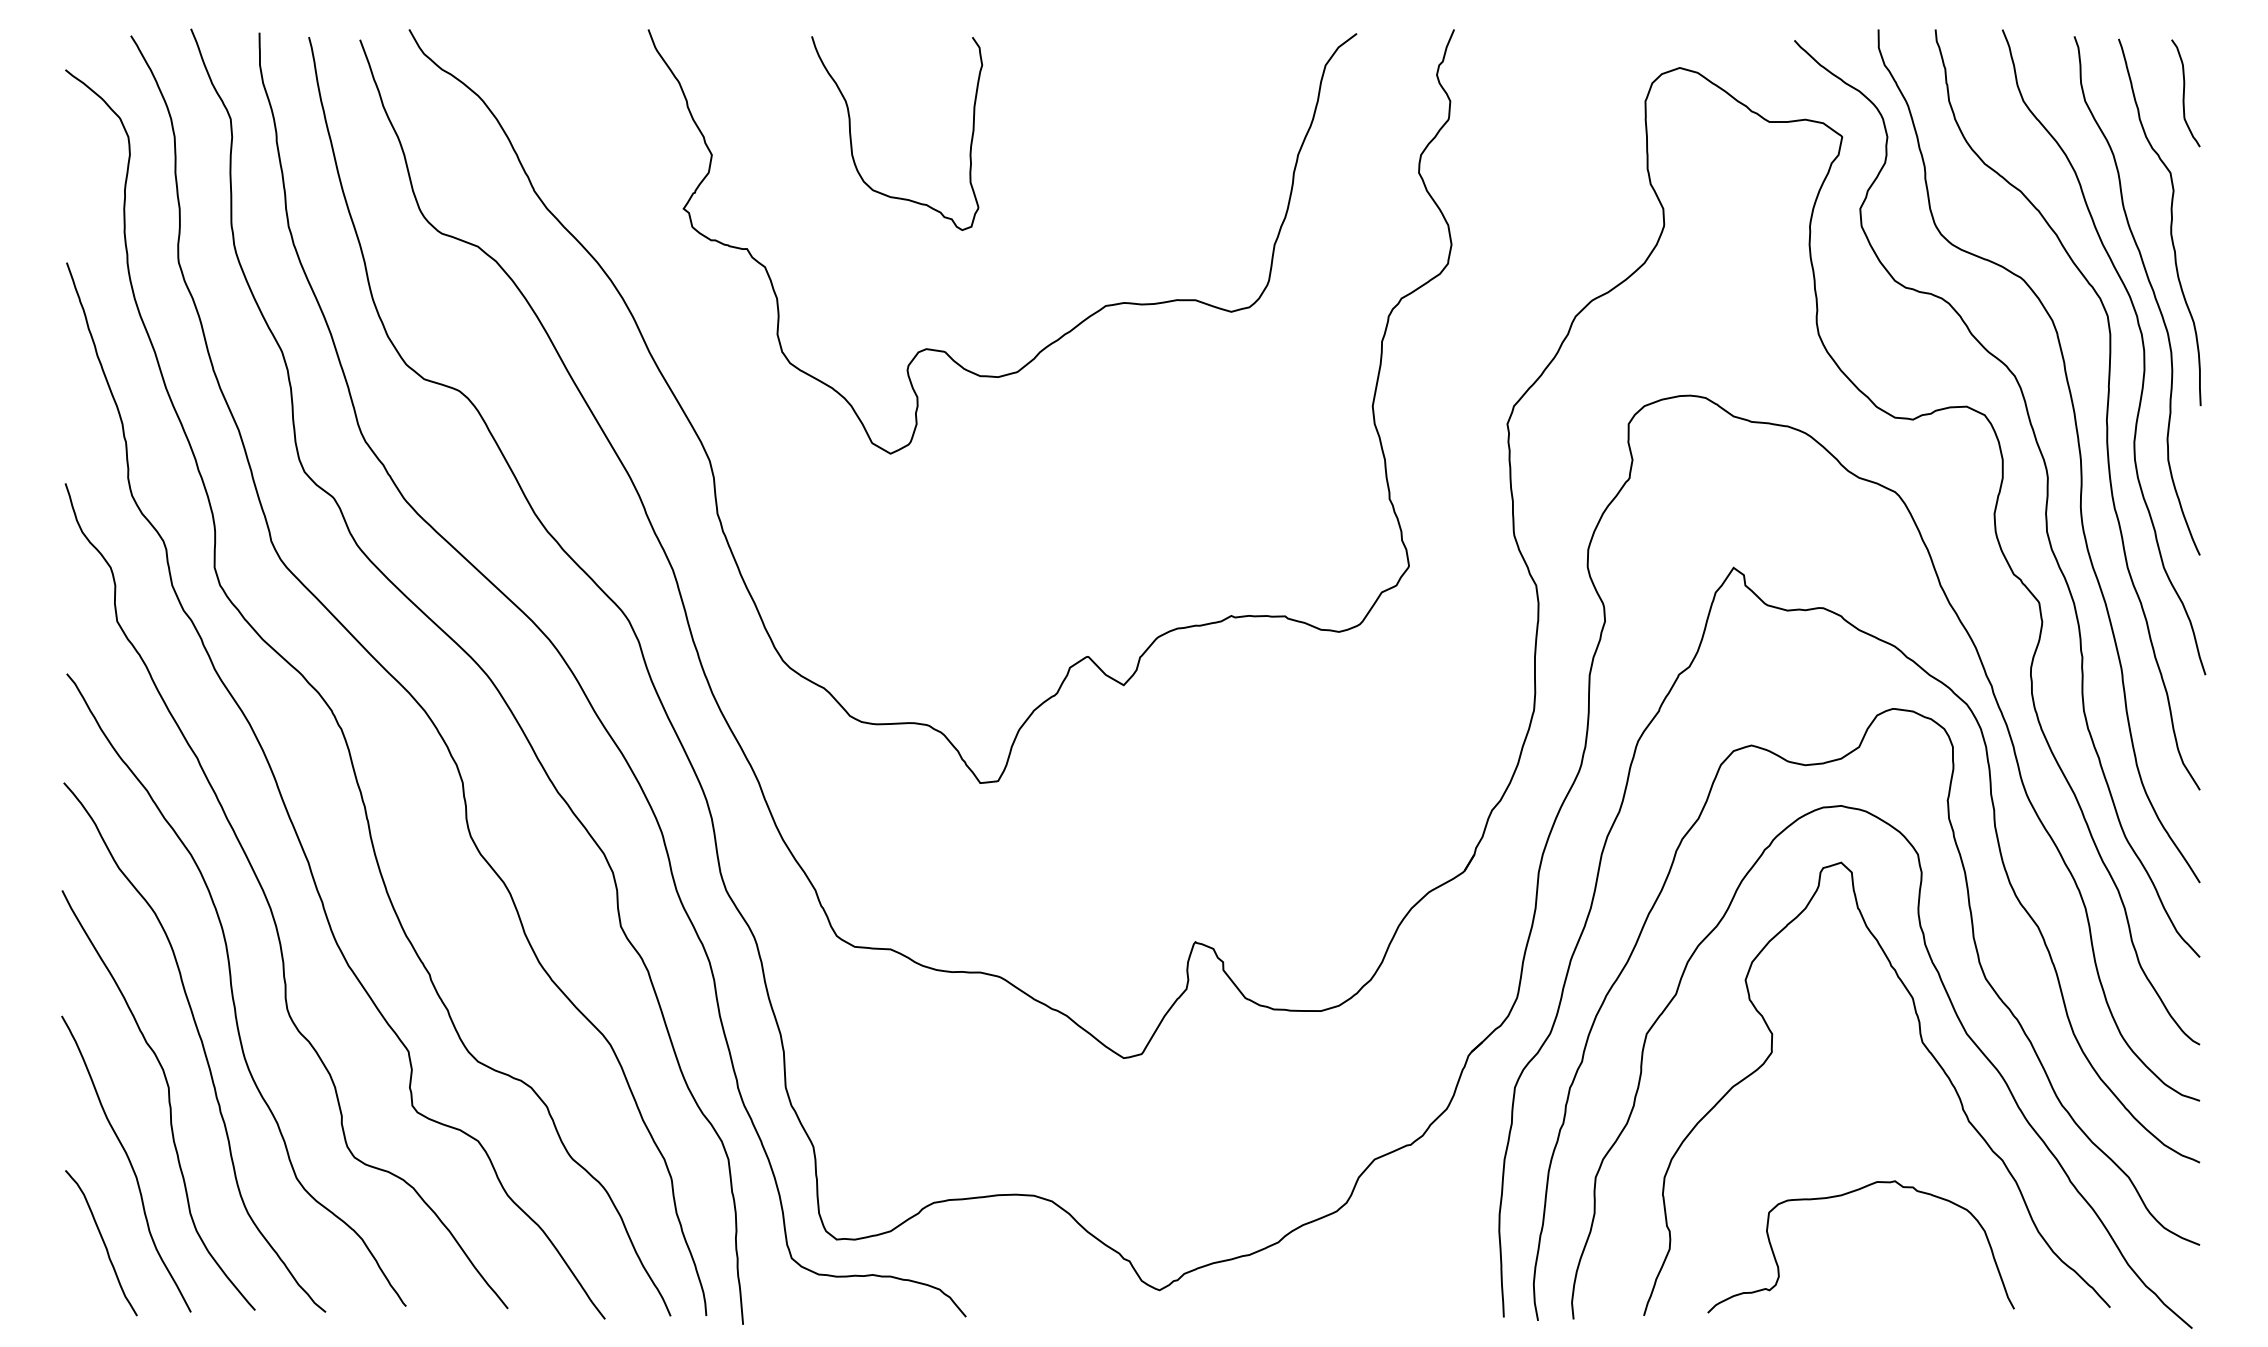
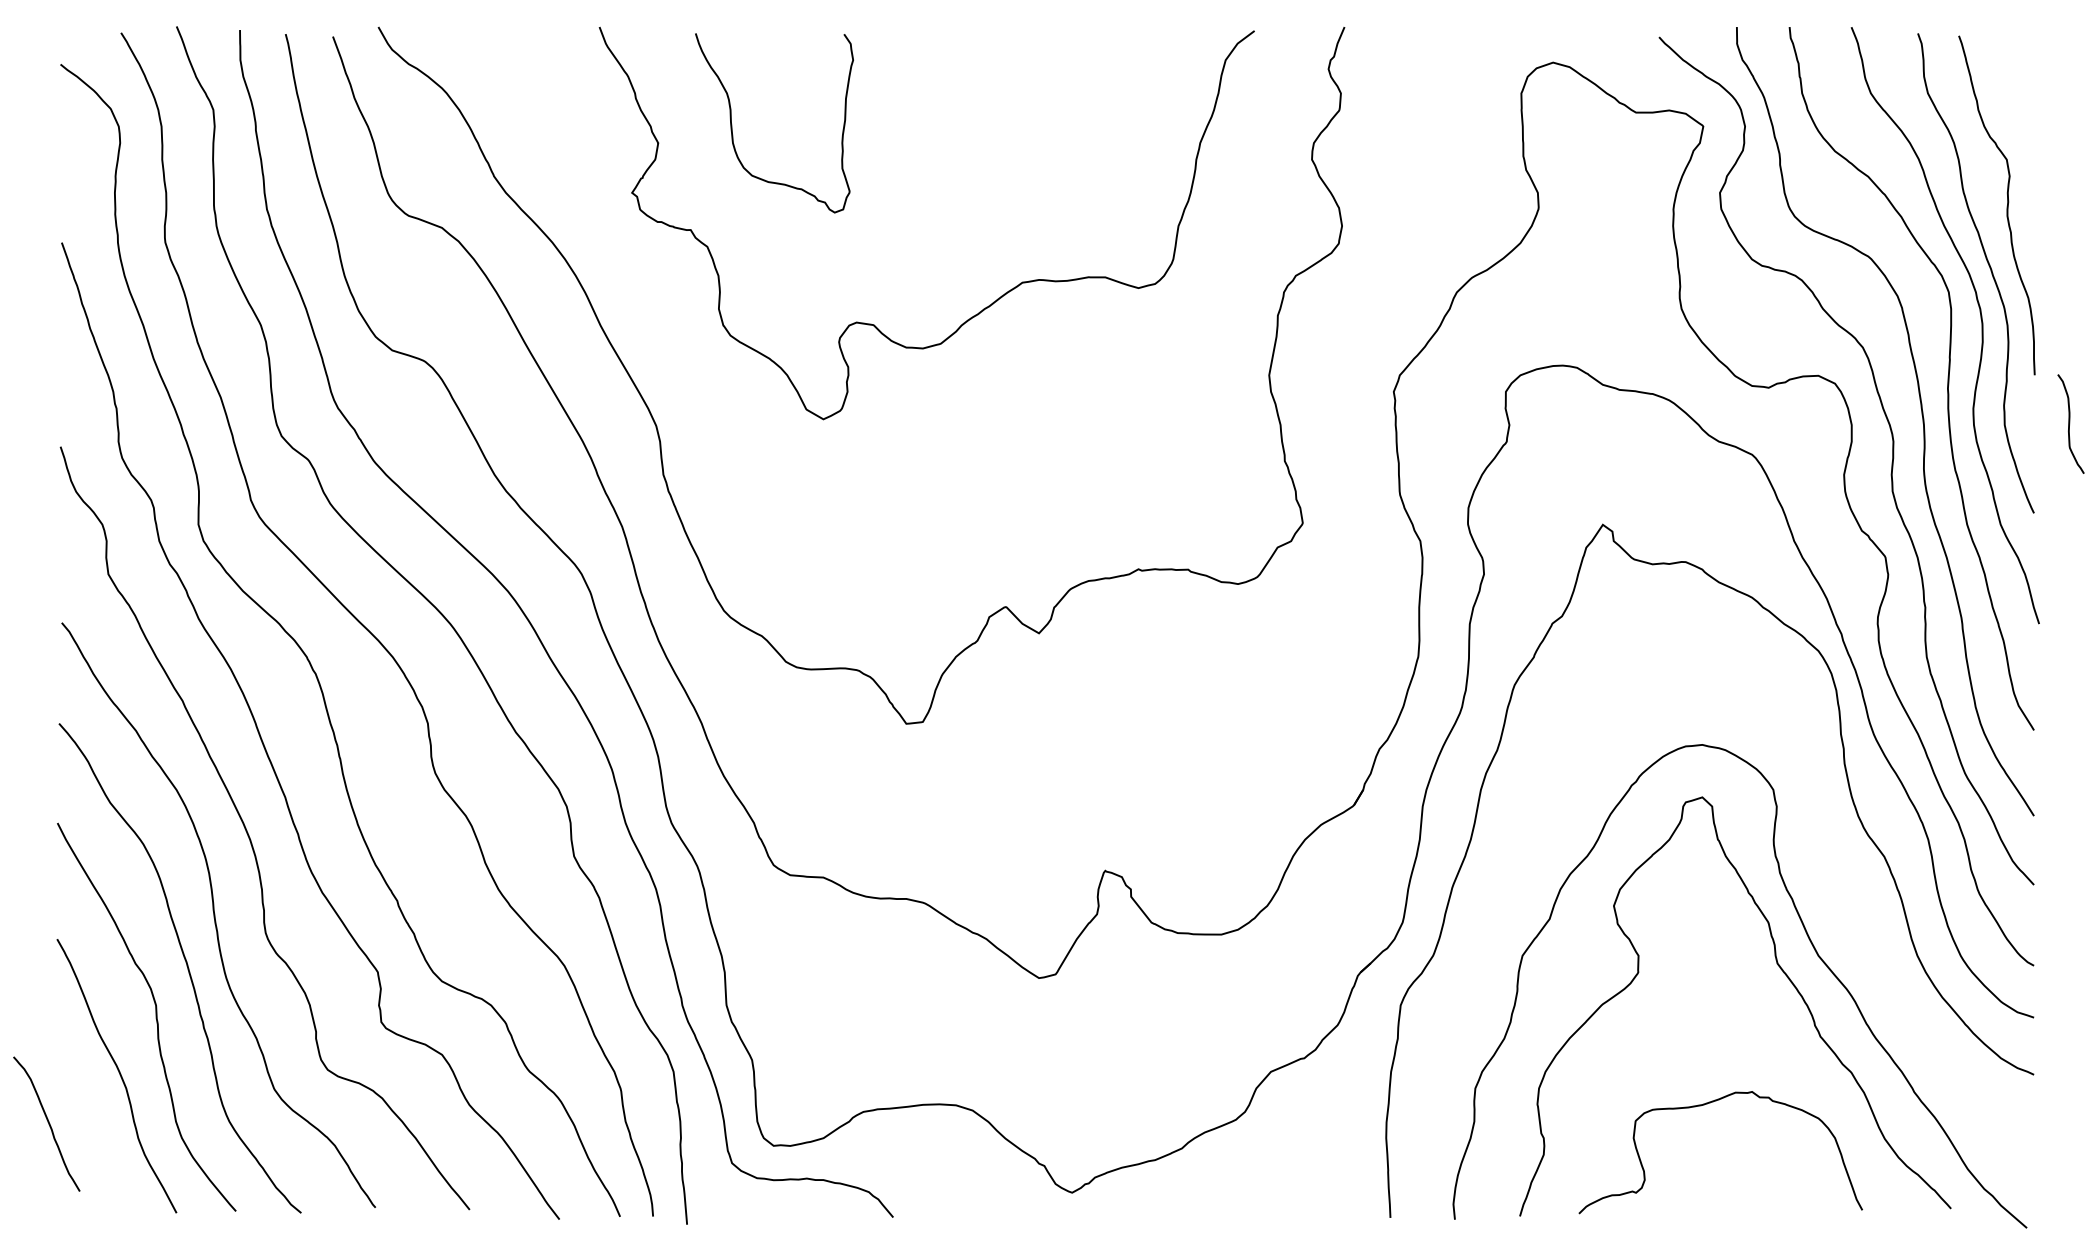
curve: (2185, 92) -> (2070, 423), moved
curve: (851, 134) -> (732, 124), moved
curve: (1980, 969) -> (1831, 896), removed
curve: (102, 1241) -> (47, 1122), moved

